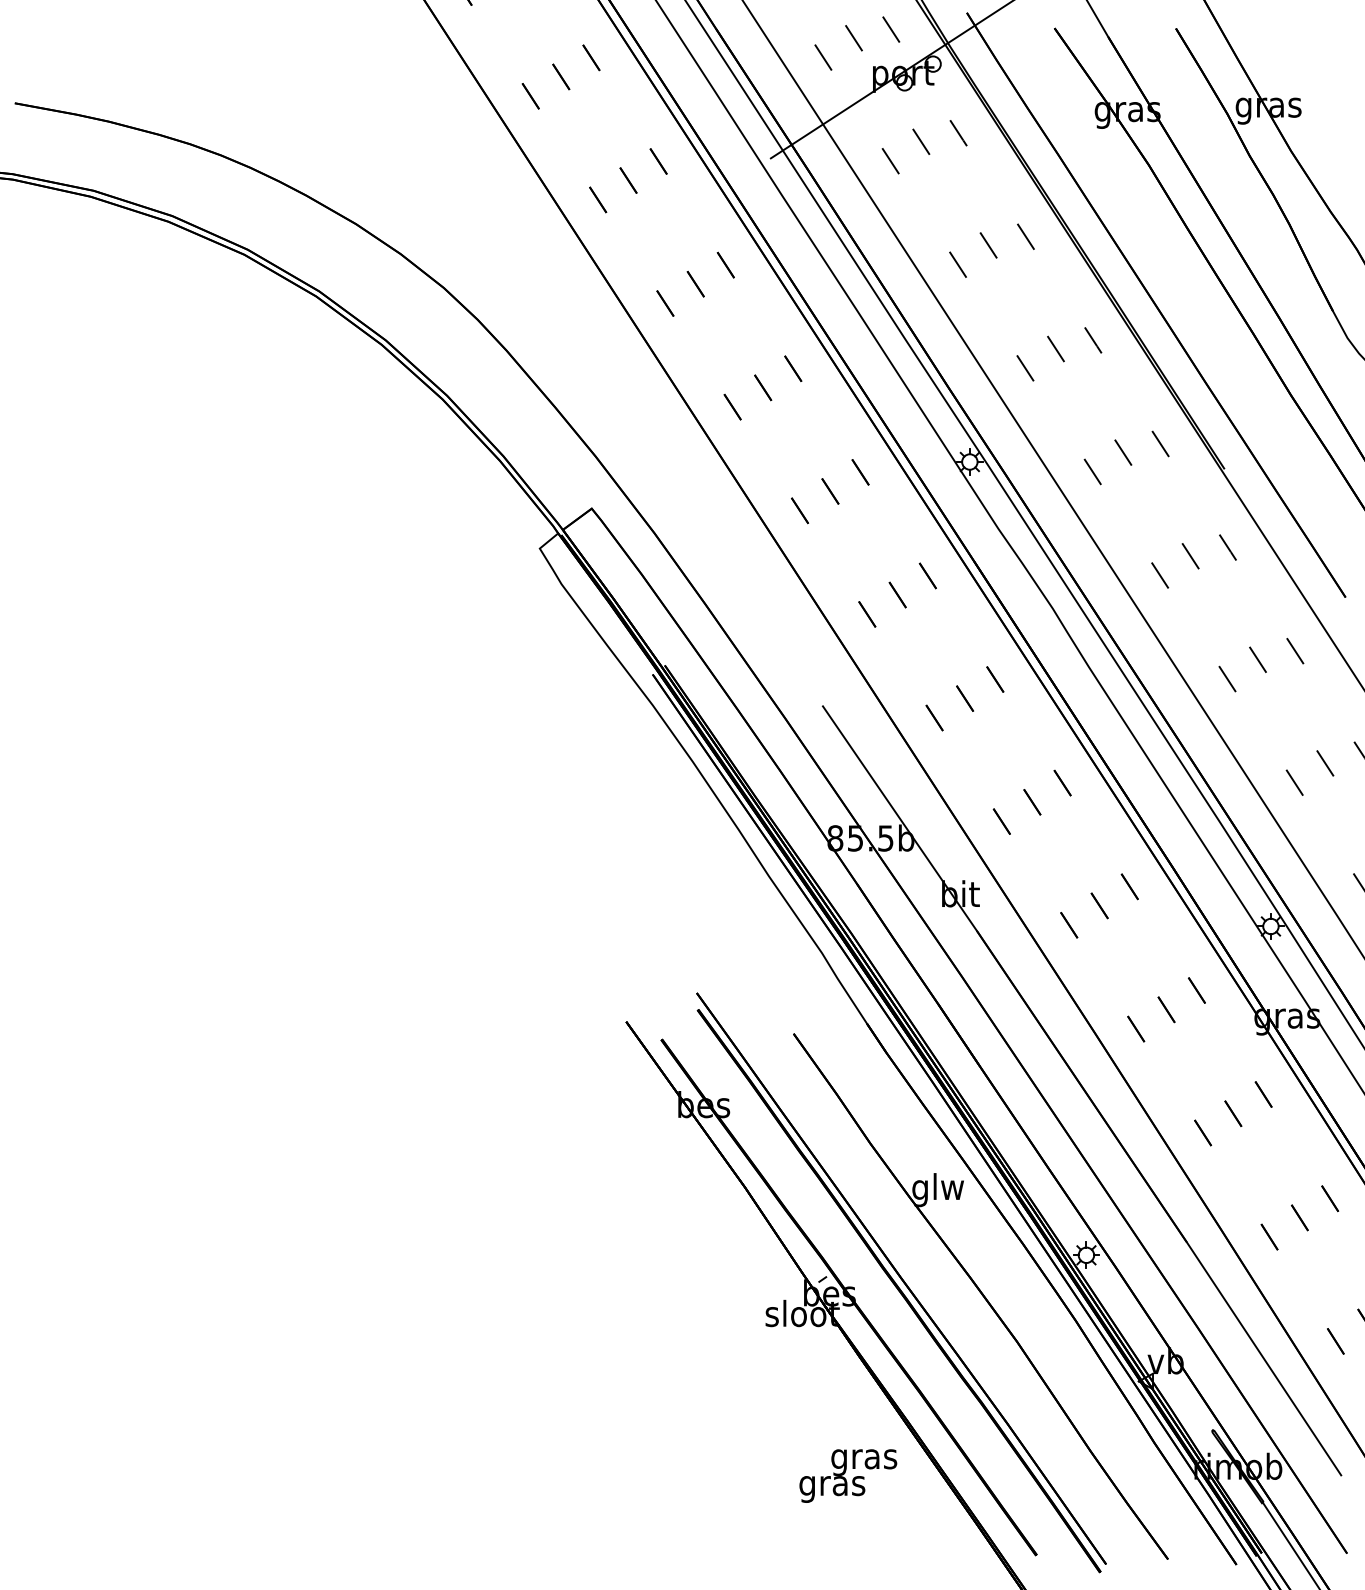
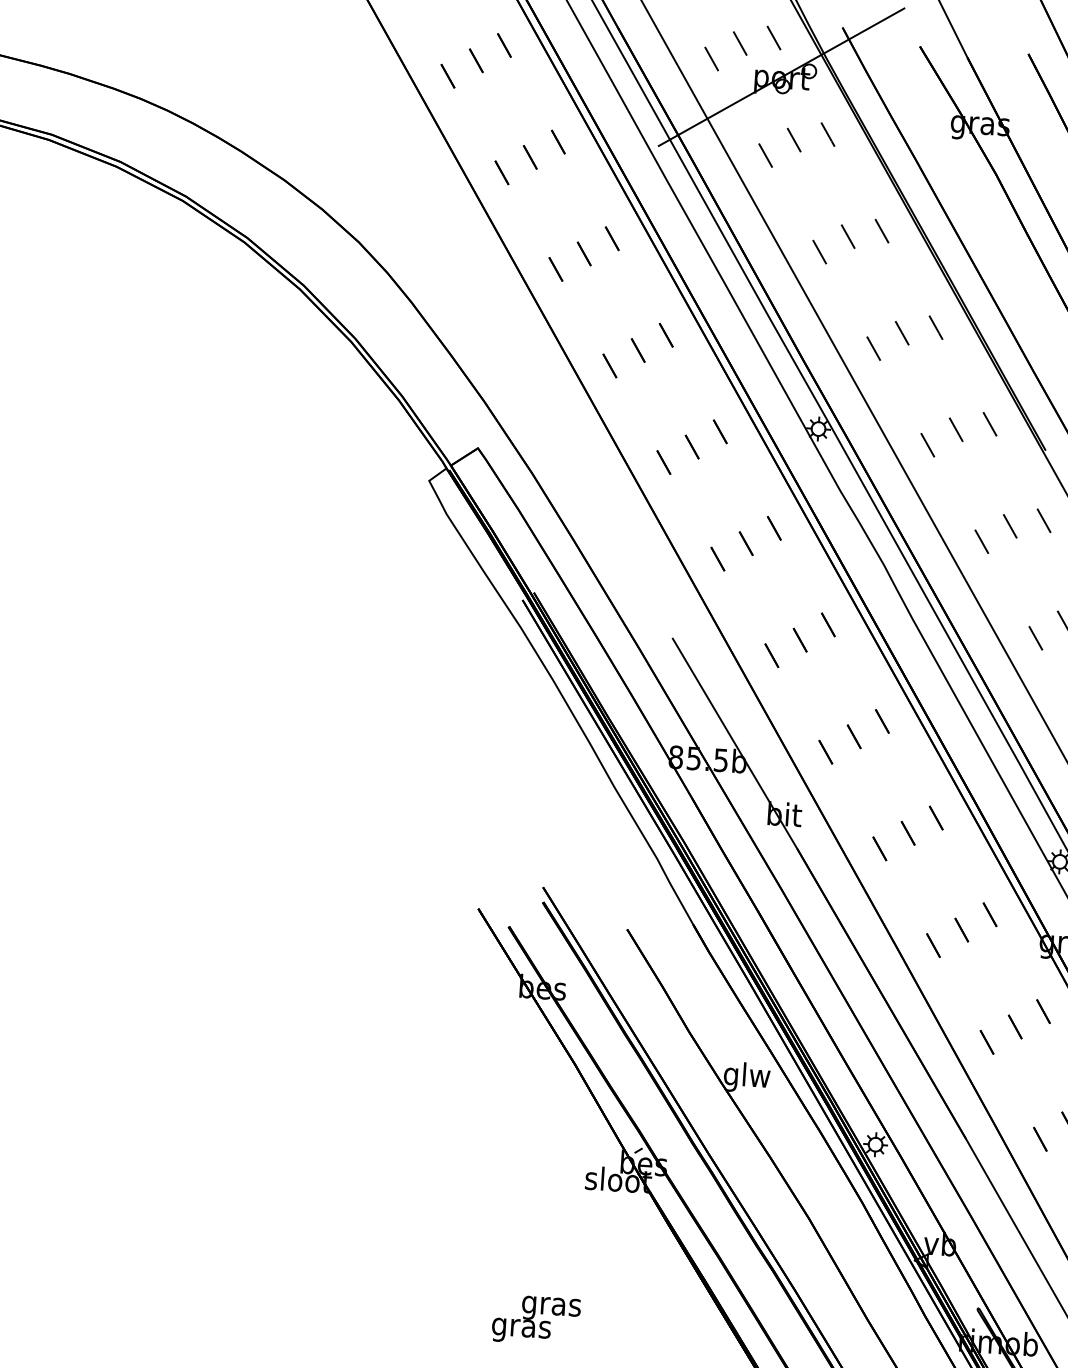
text: (848, 1475) -> (536, 1319), moved

